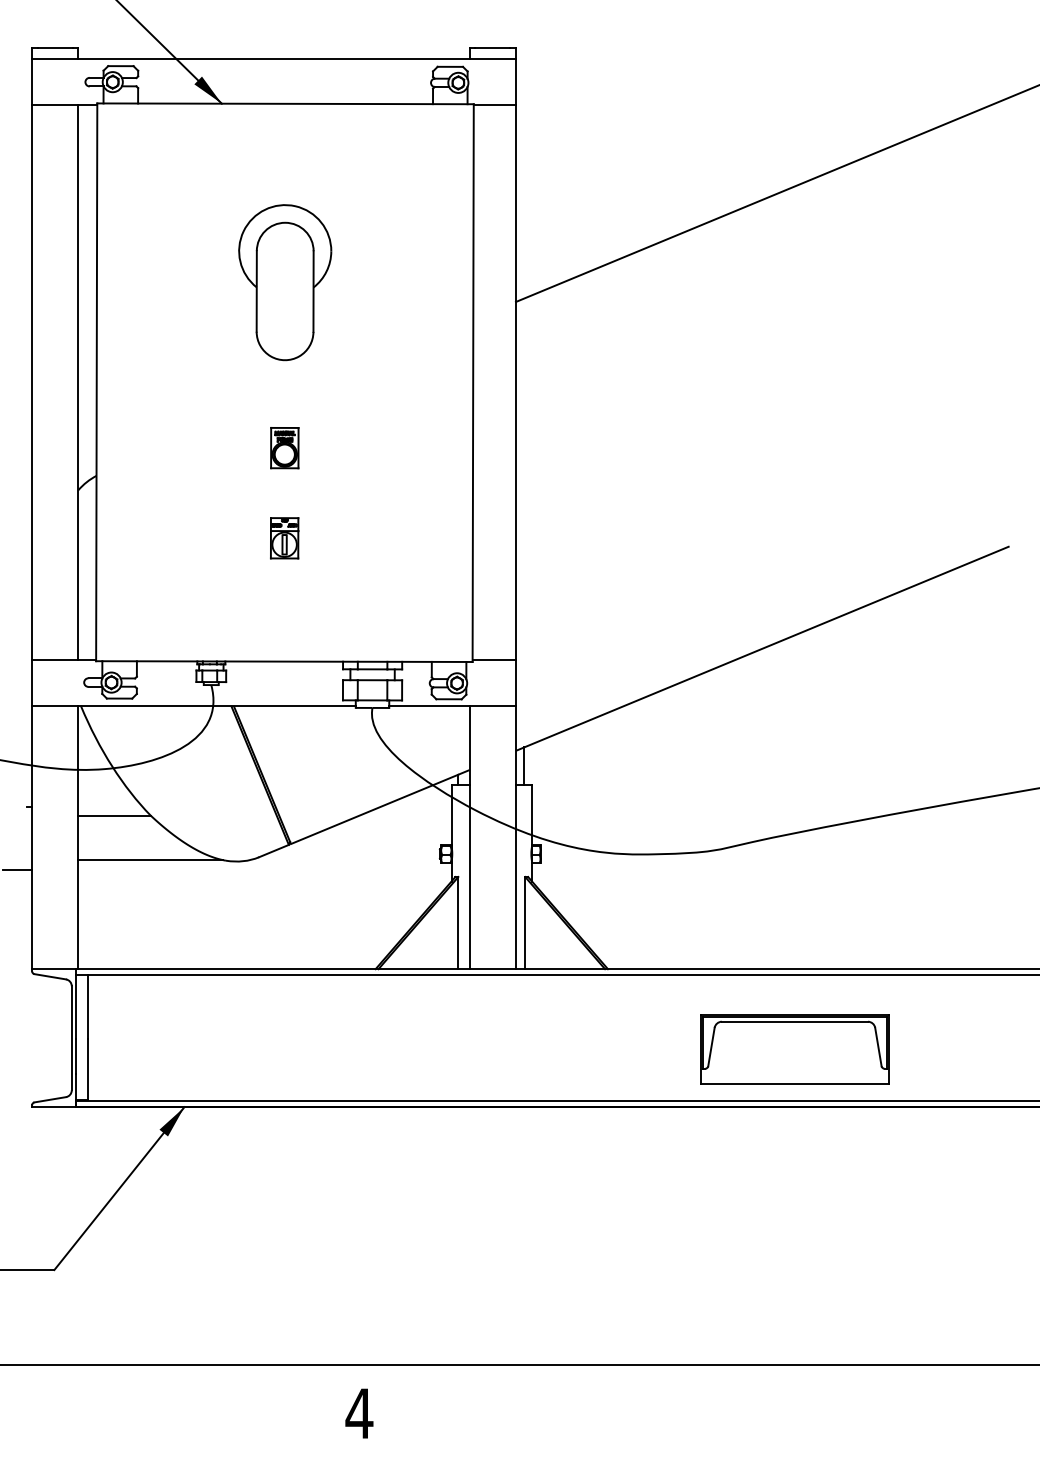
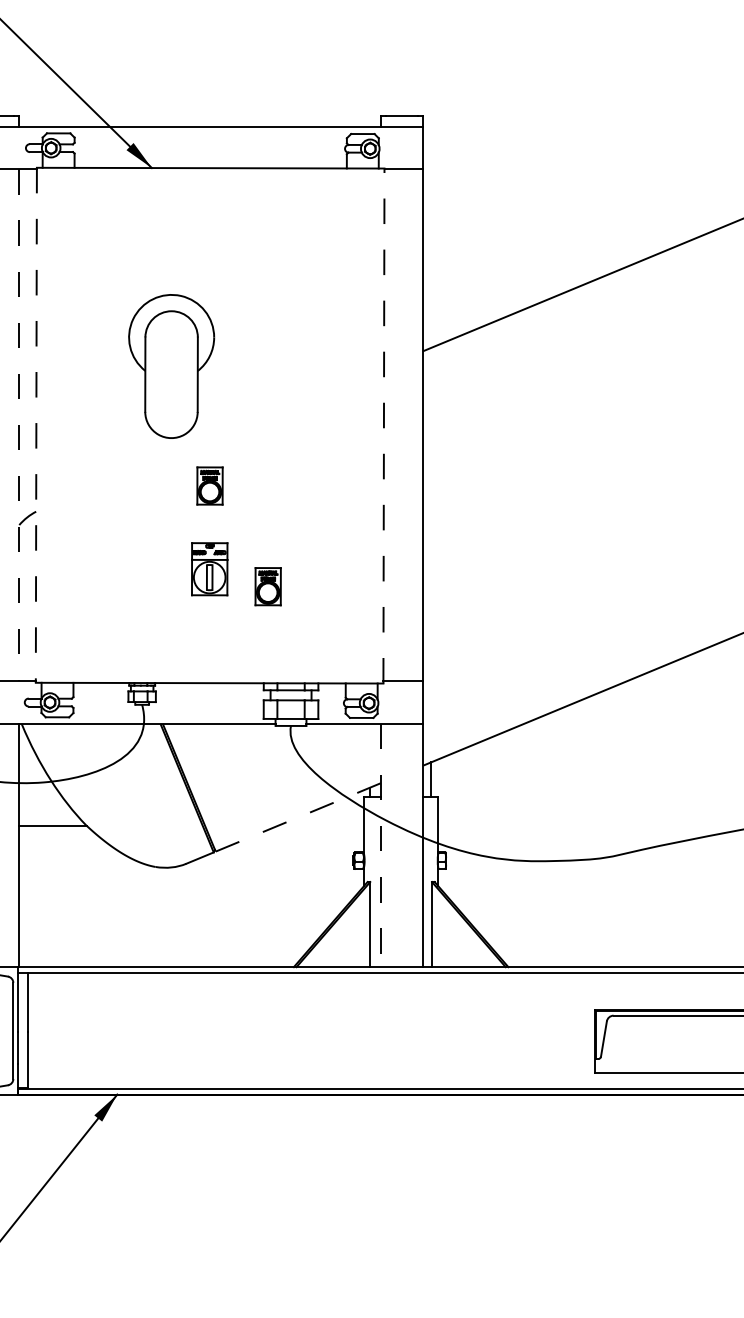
part: (285, 282) -> (171, 366), moved
line: (78, 382) -> (19, 425), solid -> dashed
line: (96, 382) -> (36, 425), solid -> dashed
line: (473, 383) -> (384, 426), solid -> dashed
part: (284, 538) -> (209, 569), size x1.4
part: (347, 557) -> (267, 587), added
line: (374, 809) -> (292, 819), solid -> dashed
line: (469, 837) -> (380, 845), solid -> dashed
line: (150, 860) -> (86, 866), removed

